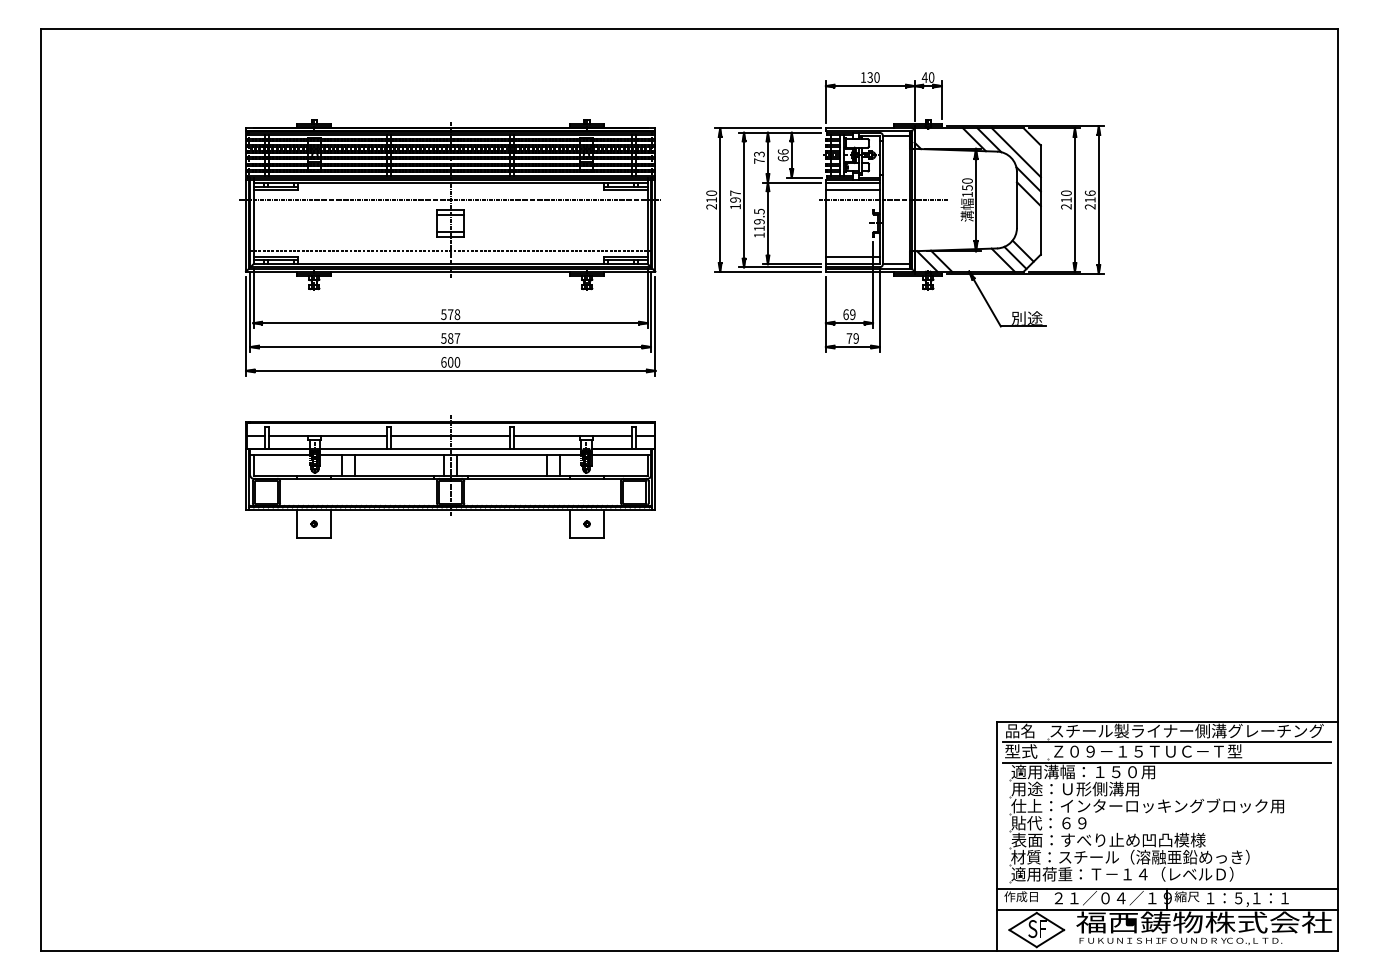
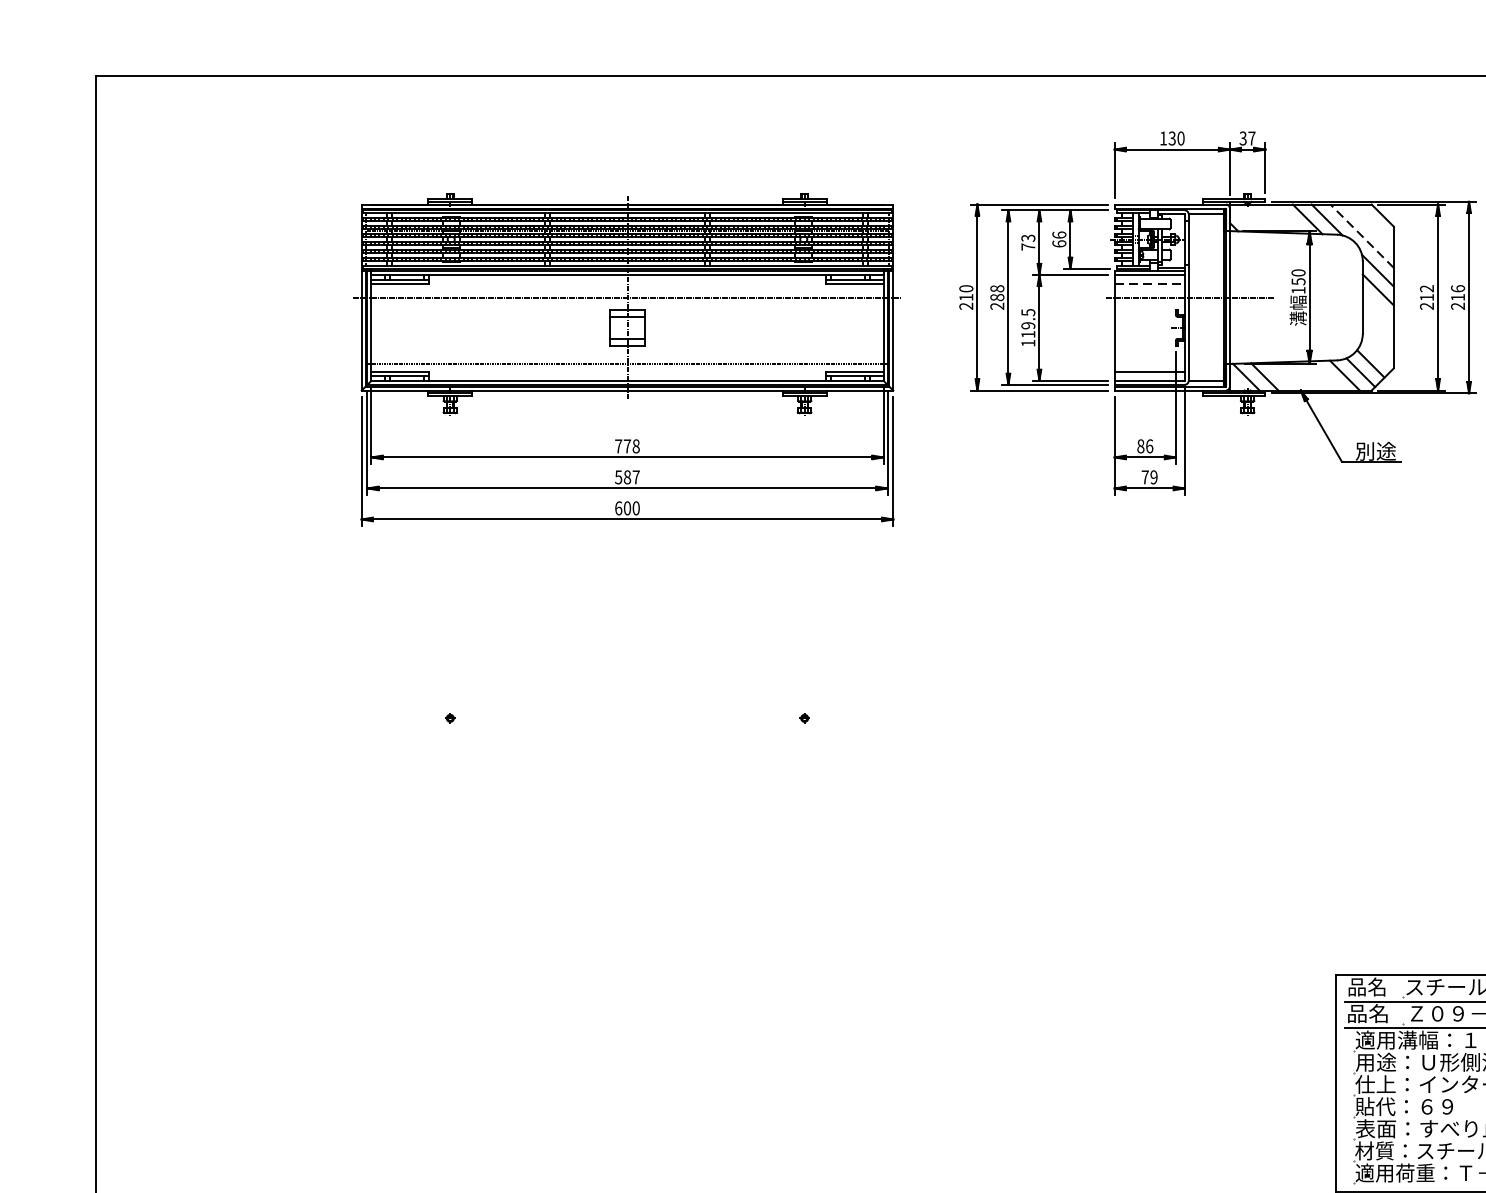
text: (927, 77) -> (1246, 138), 40 -> 37
line: (1016, 152) -> (1362, 235), solid -> dashed
line: (852, 189) -> (1149, 283), solid -> dashed
text: (1066, 192) -> (1427, 287), 210 -> 212
text: (735, 199) -> (997, 296), 197 -> 288
text: (443, 314) -> (618, 446), 578 -> 778
text: (849, 314) -> (1145, 446), 69 -> 86
part: (450, 476) -> (627, 656), removed
text: (1021, 751) -> (1368, 1013), 型式 -> 品名

